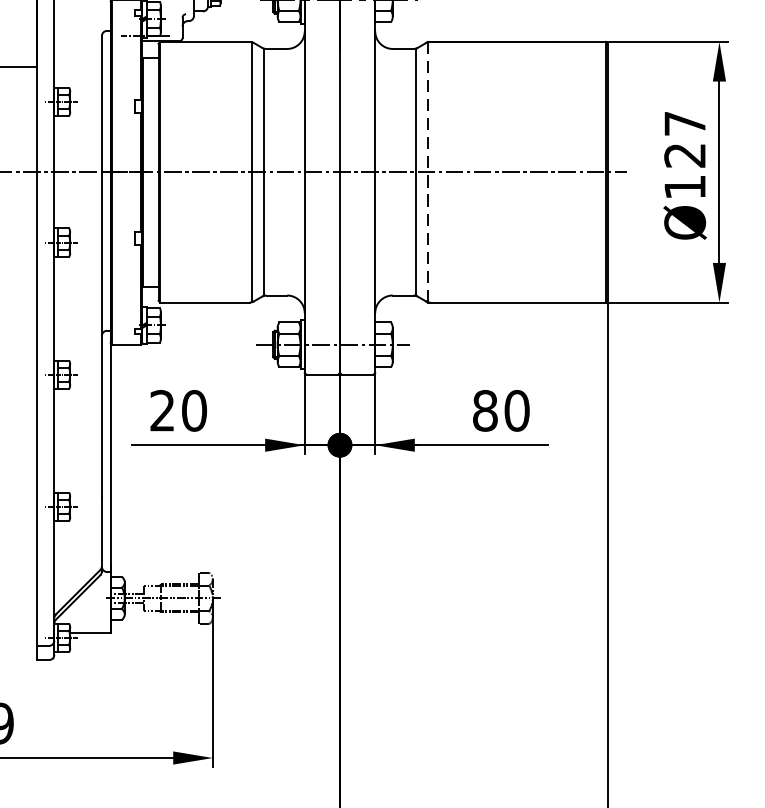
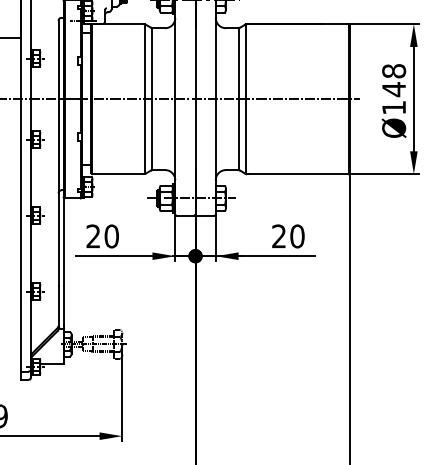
text: (685, 139) -> (394, 80), Ø127 -> Ø148
line: (428, 172) -> (246, 99), dashed -> solid
text: (485, 410) -> (279, 236), 80 -> 20

